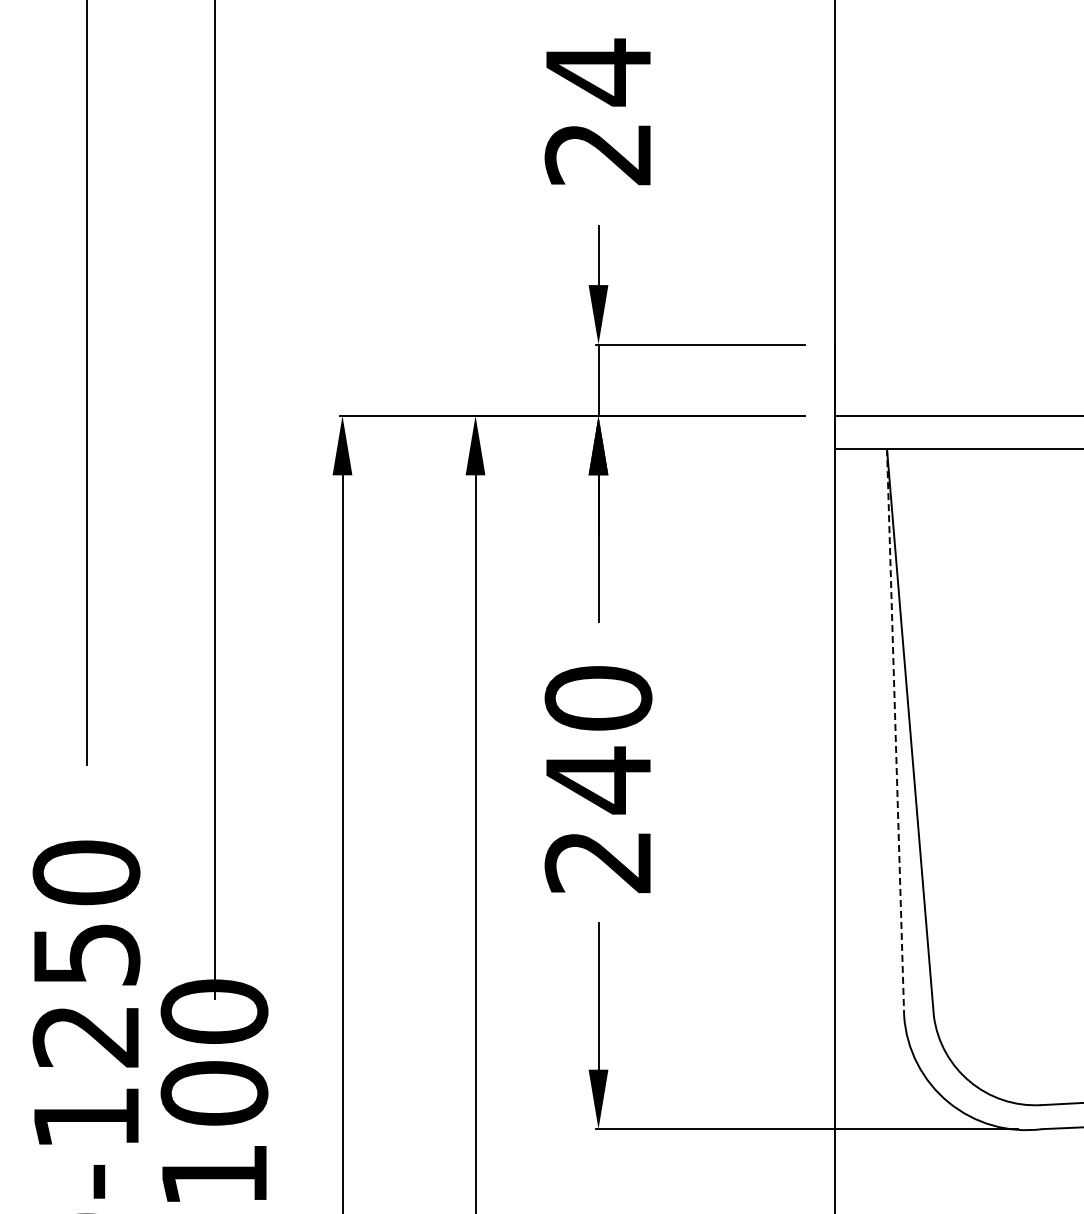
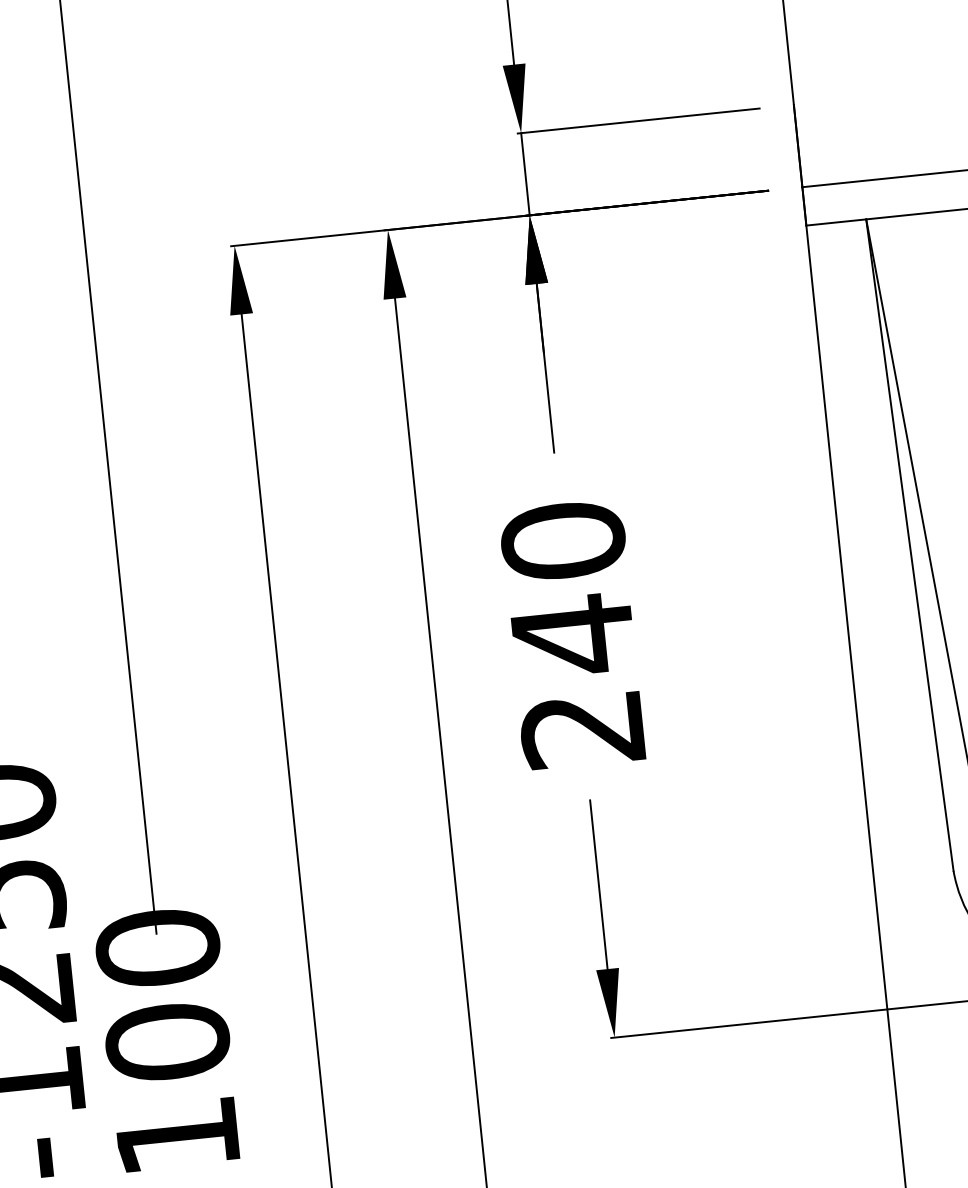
line: (895, 732) -> (909, 545), dashed -> solid

